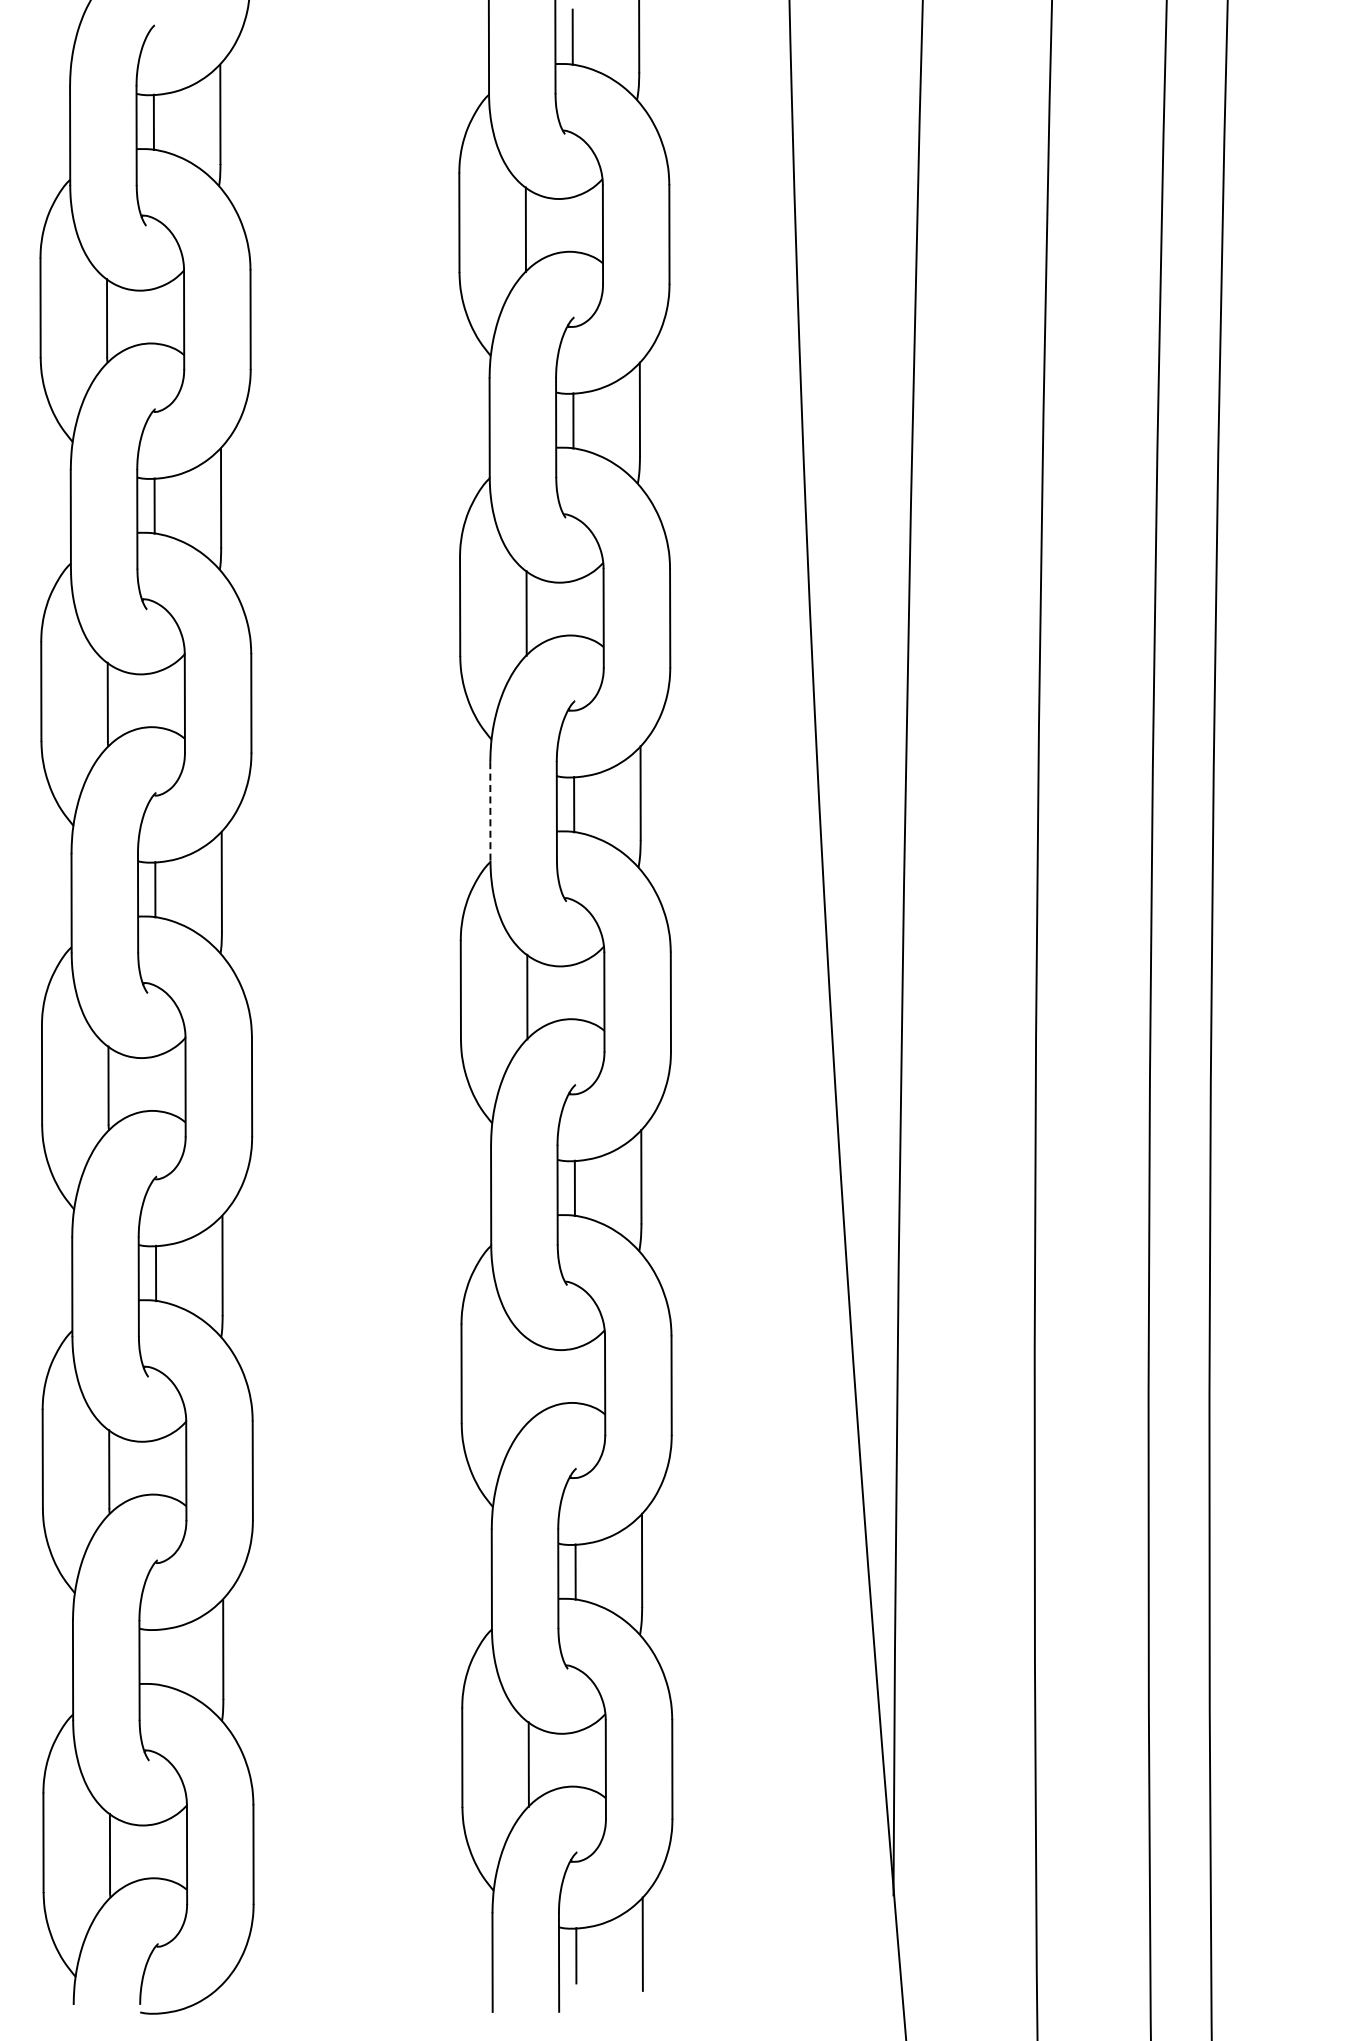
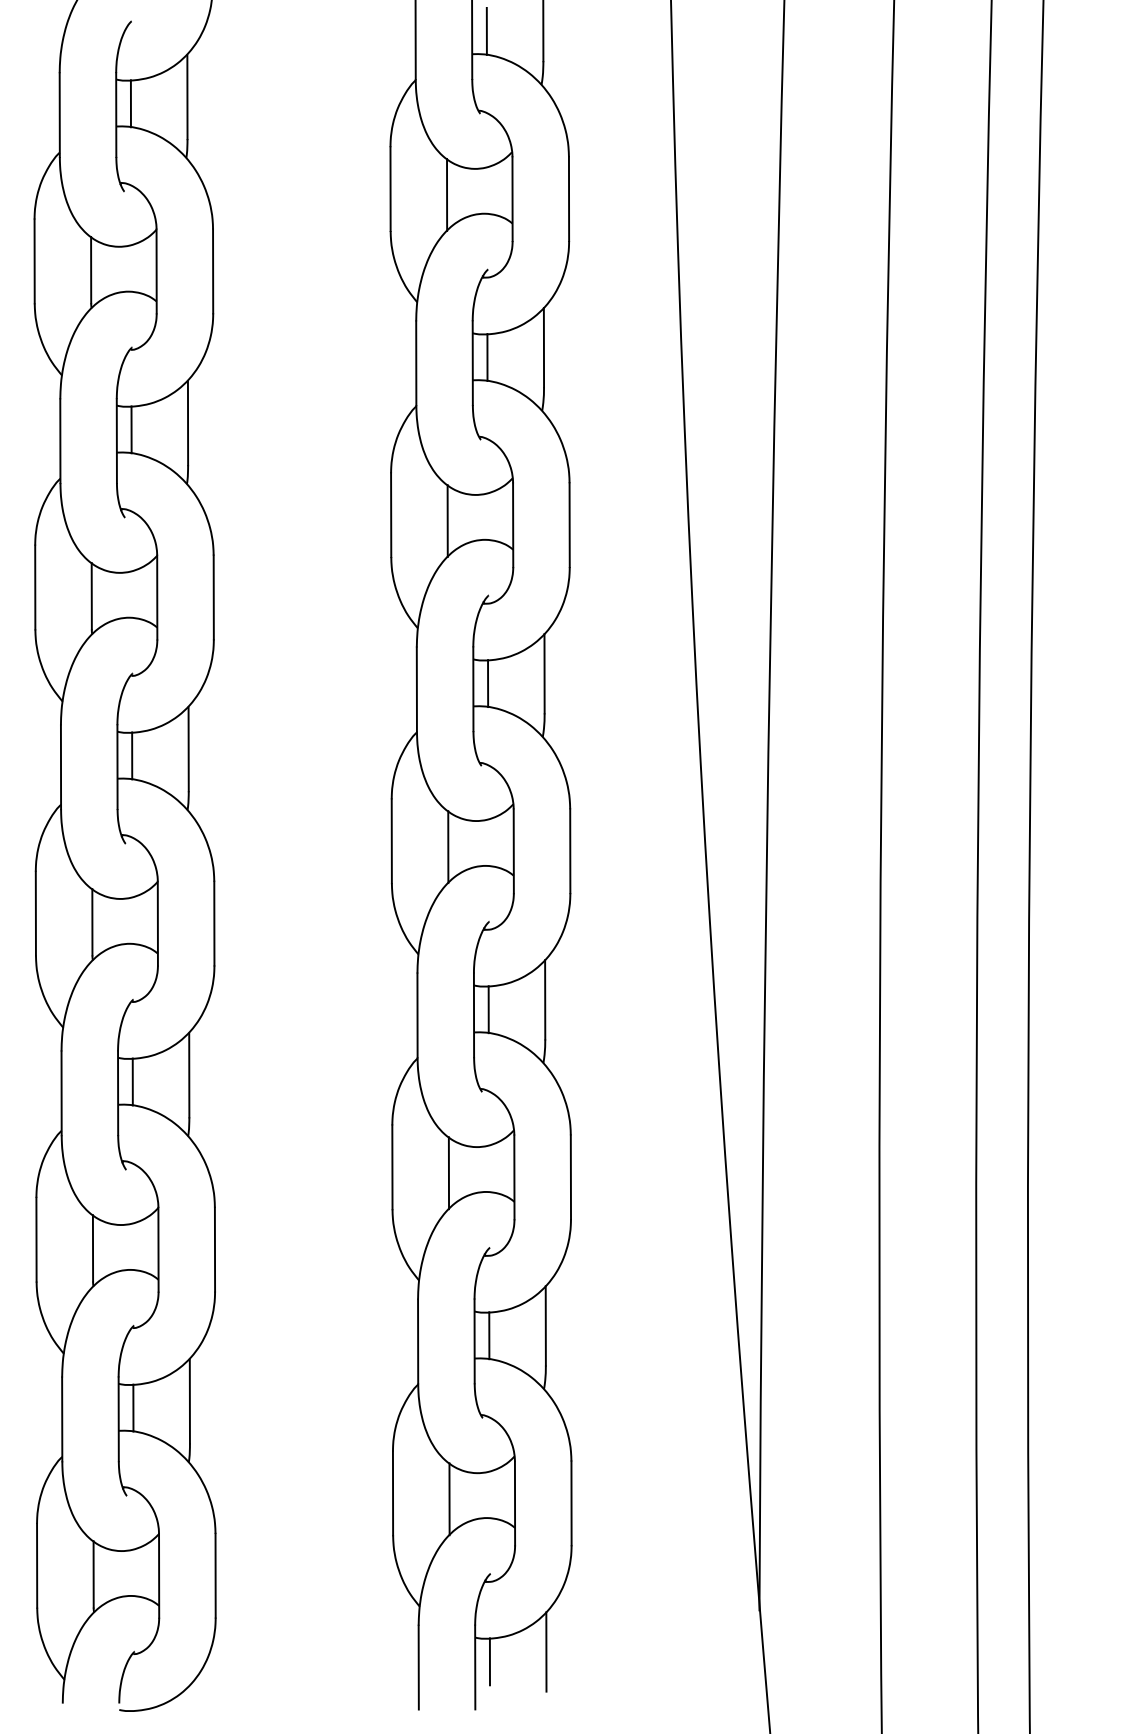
line: (490, 812) -> (416, 690), dashed -> solid
line: (528, 1380) -> (449, 1172), added
line: (156, 1656) -> (133, 1407), added

